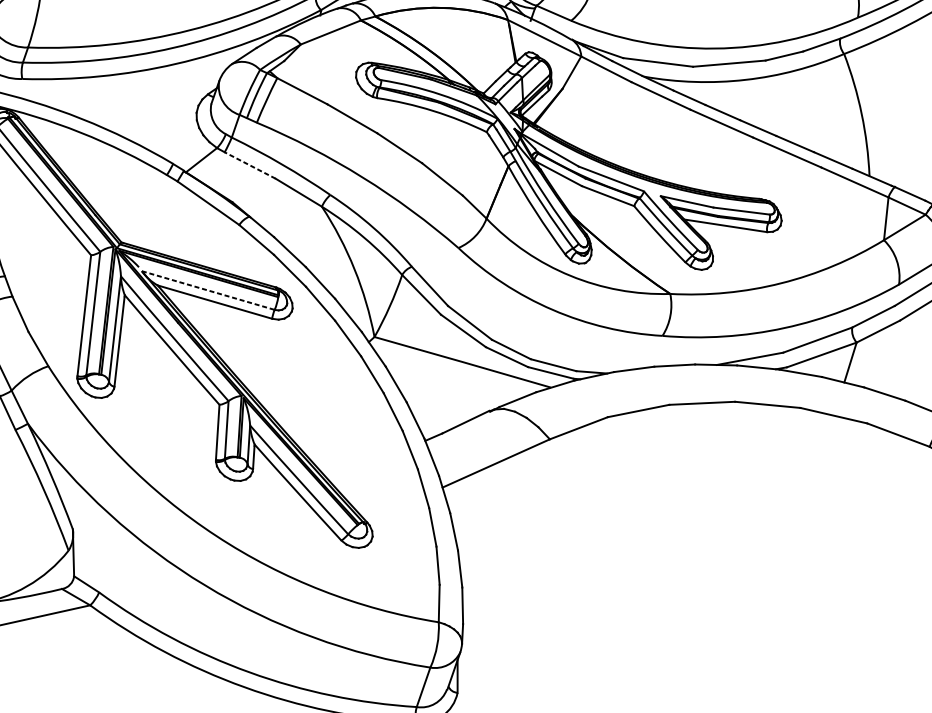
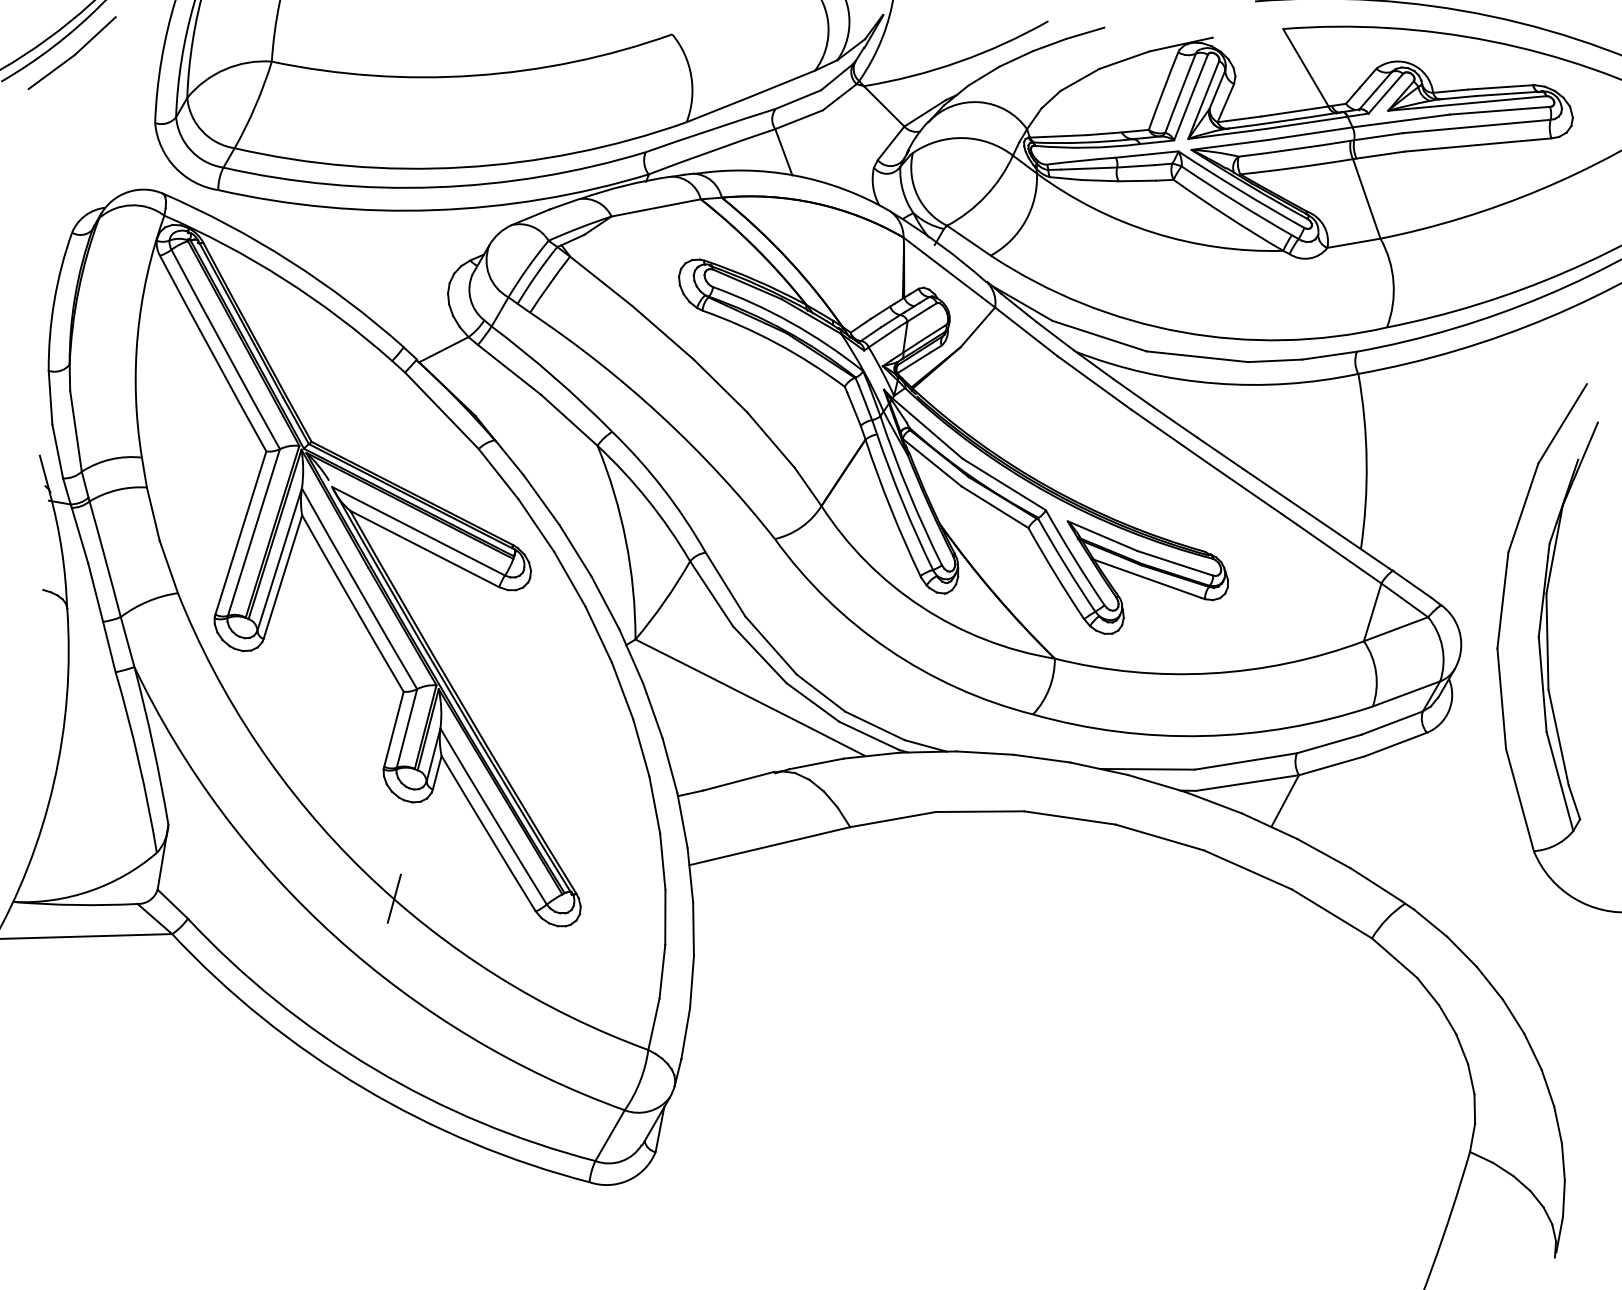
line: (250, 165) -> (509, 369), dashed -> solid
line: (208, 290) -> (419, 531), dashed -> solid
line: (240, 550) -> (393, 898), added

